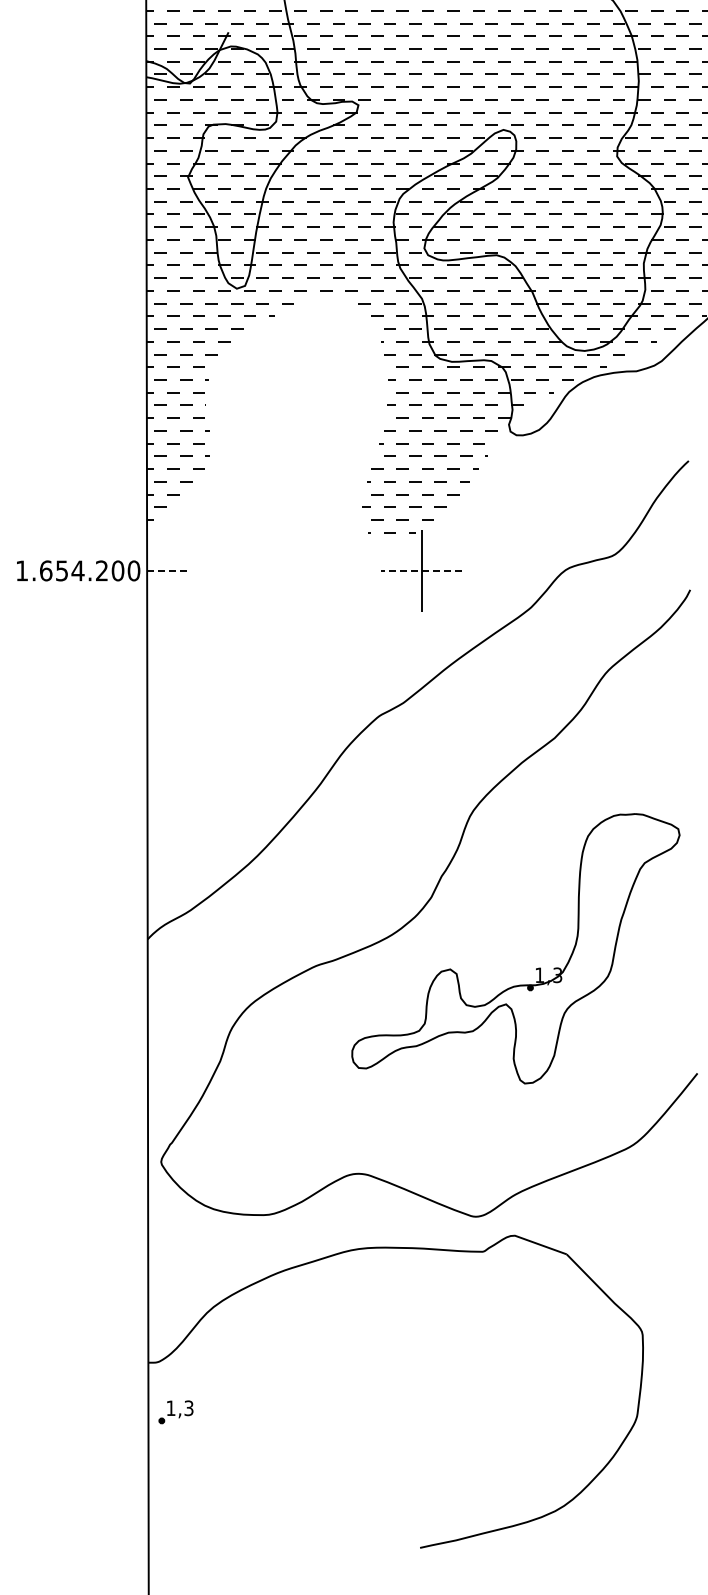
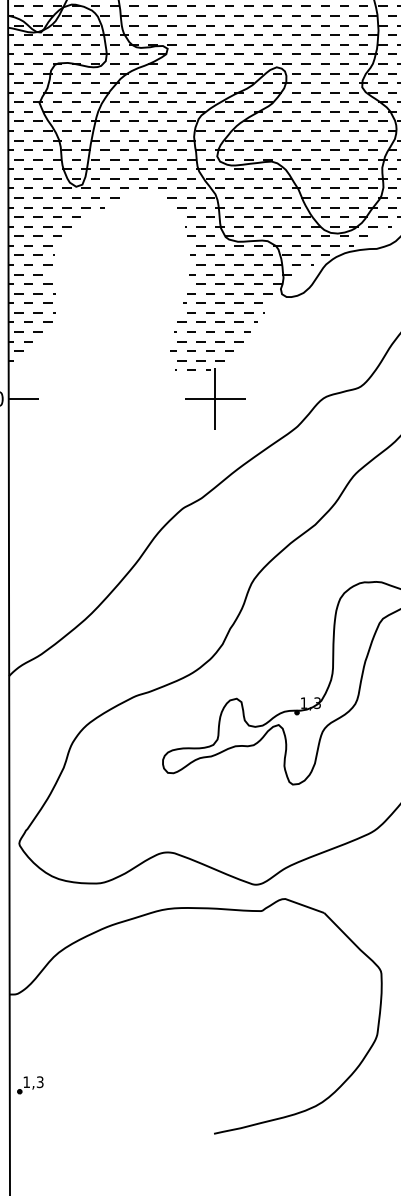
line: (168, 570) -> (24, 398), dashed -> solid
line: (421, 570) -> (215, 398), dashed -> solid
part: (175, 1412) -> (30, 1085), moved

